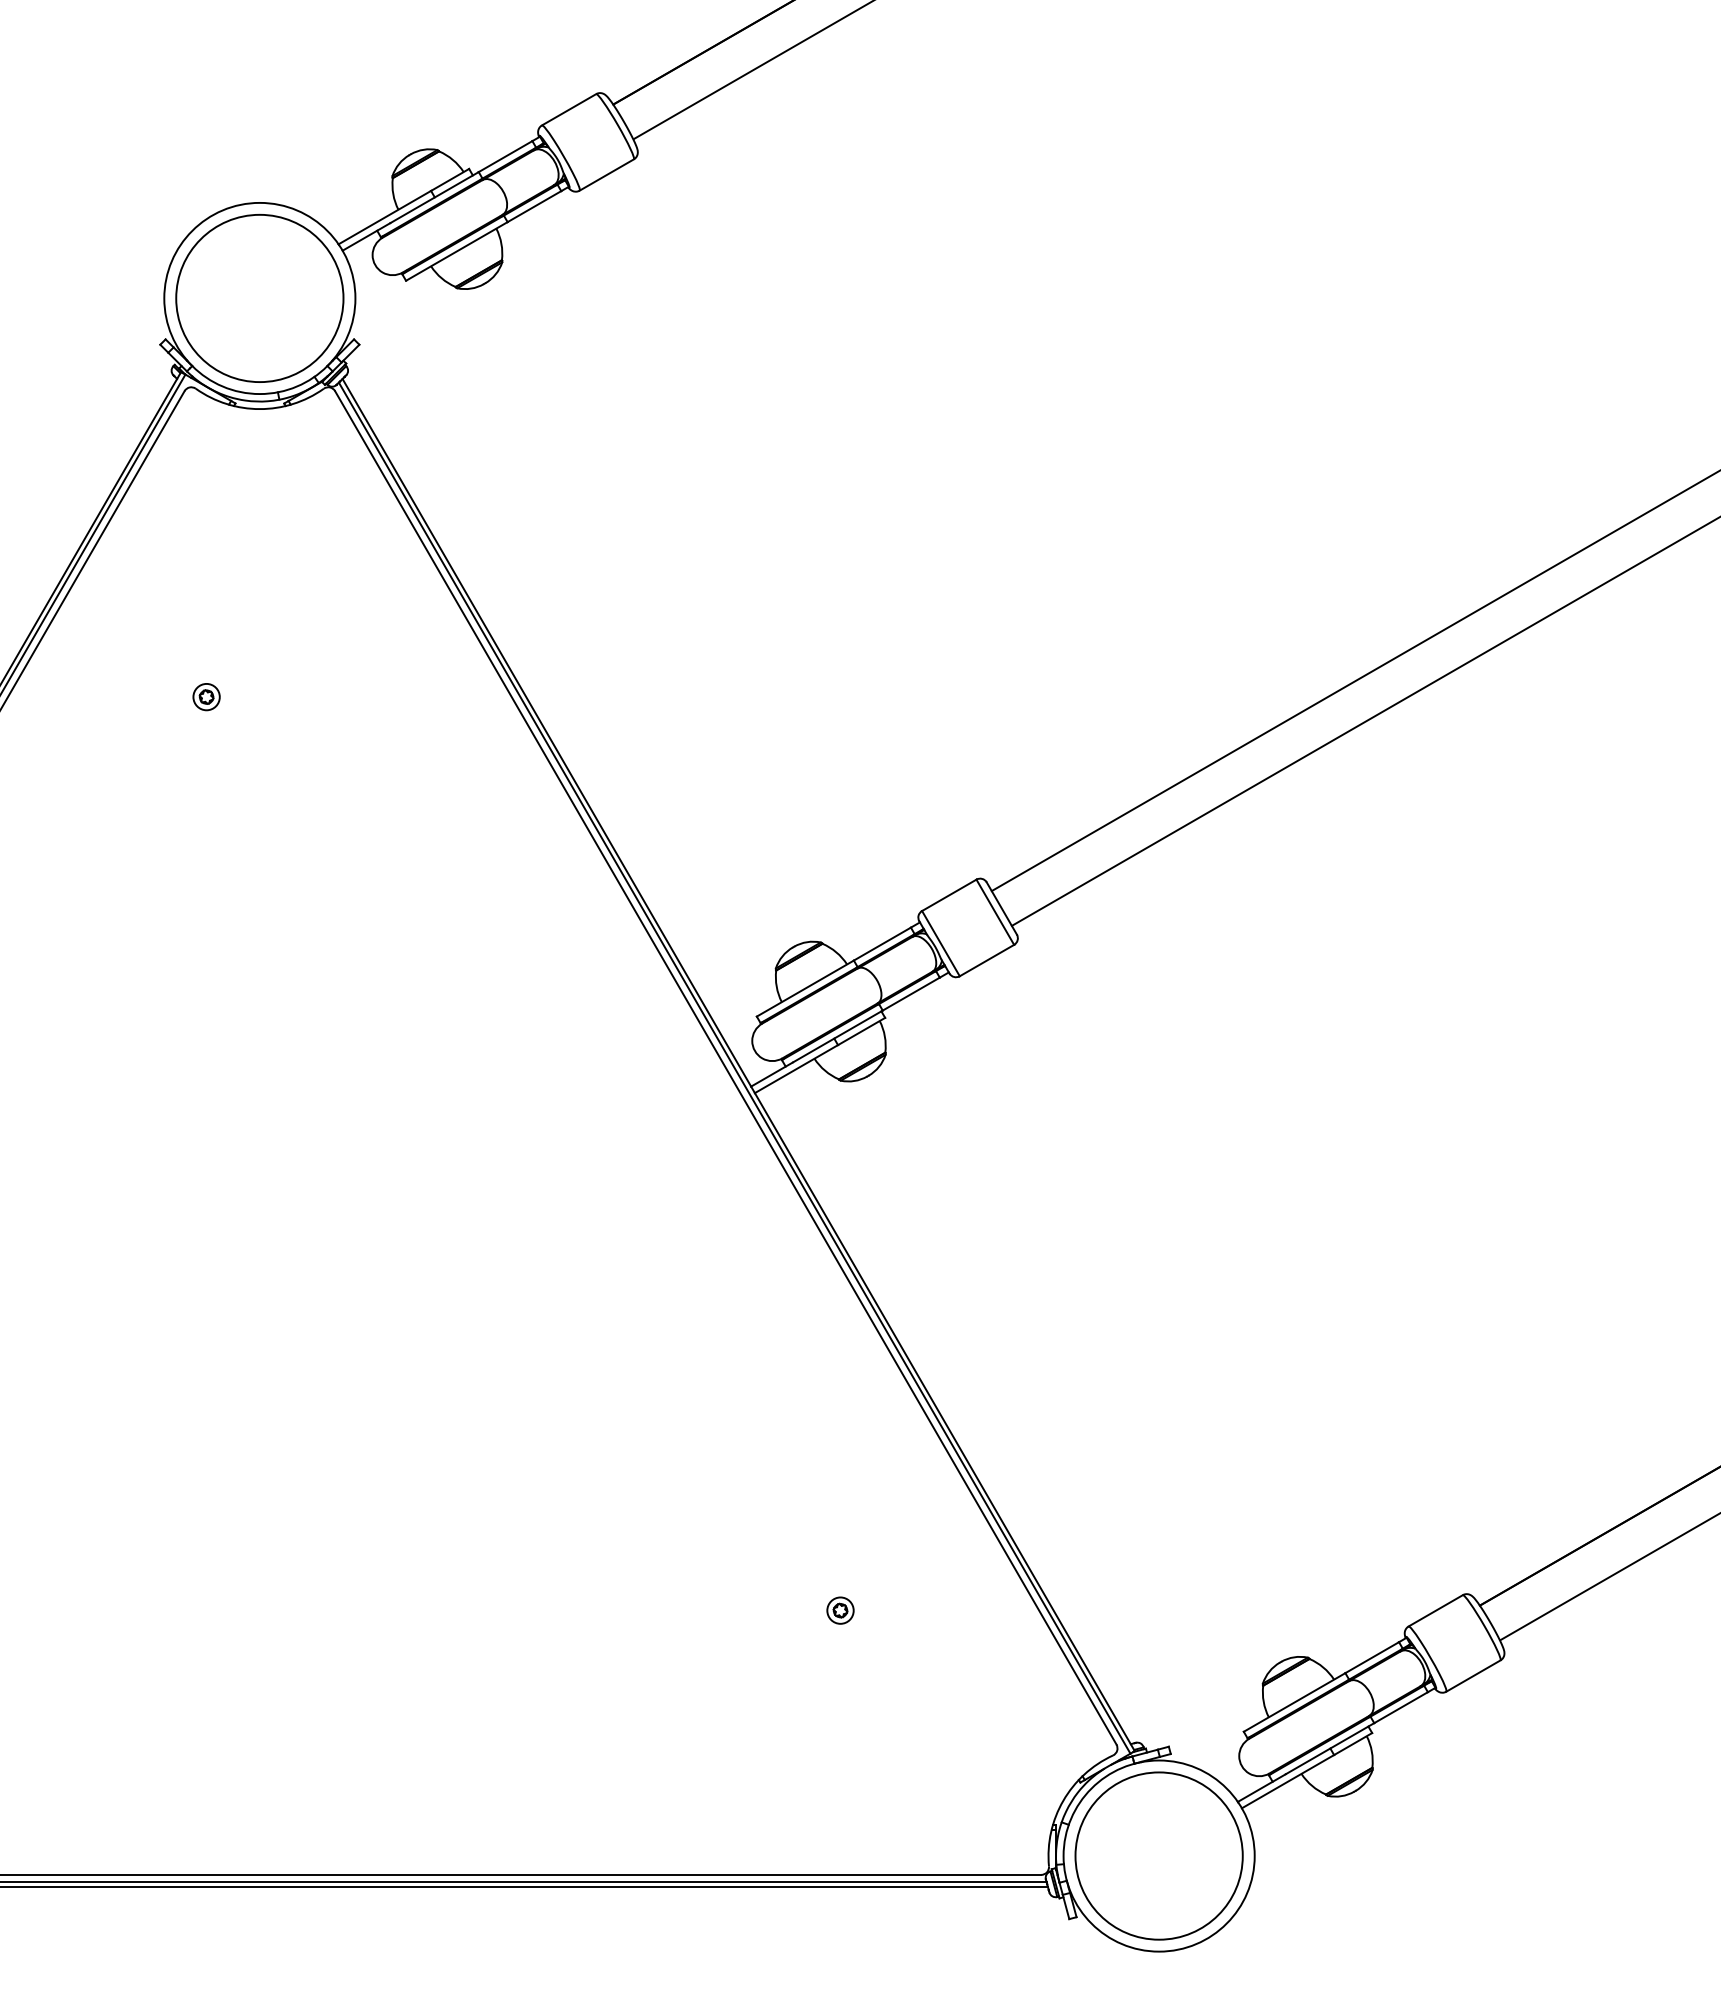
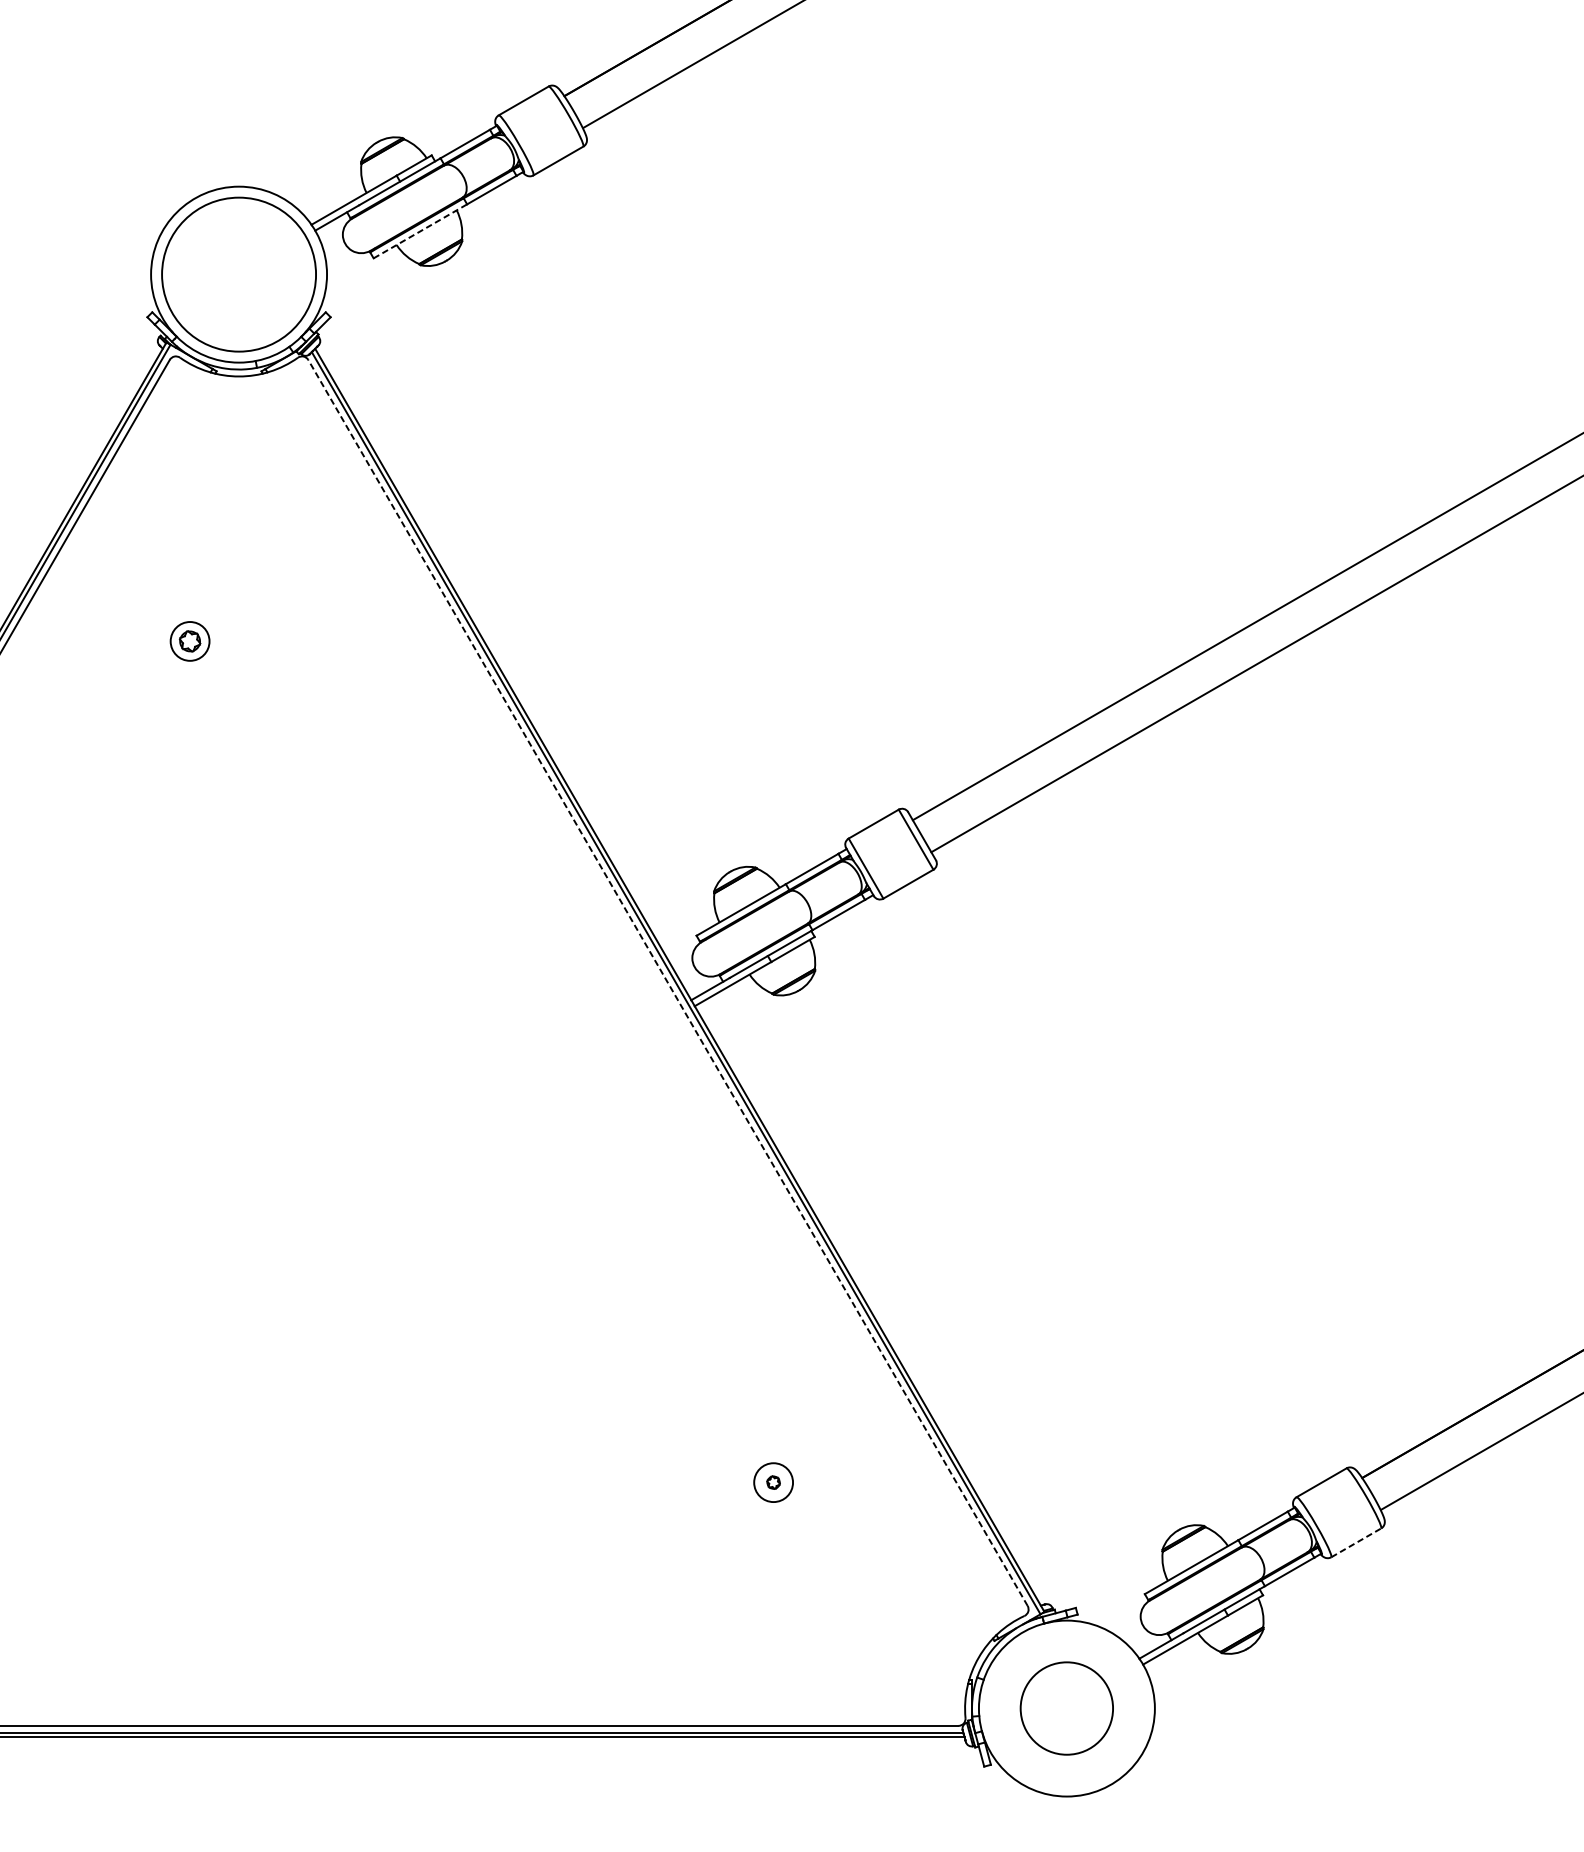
line: (456, 251) -> (420, 231), solid -> dashed
part: (206, 697) -> (189, 641), size x1.6
line: (725, 1067) -> (667, 982), solid -> dashed
circle: (840, 1610) -> (773, 1482), size x1.6
line: (1473, 1675) -> (1356, 1542), solid -> dashed
circle: (1158, 1855) -> (1066, 1708), size x0.6

